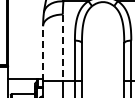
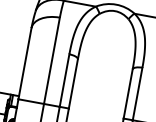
line: (62, 48) -> (51, 61), dashed -> solid
line: (43, 53) -> (25, 63), dashed -> solid

